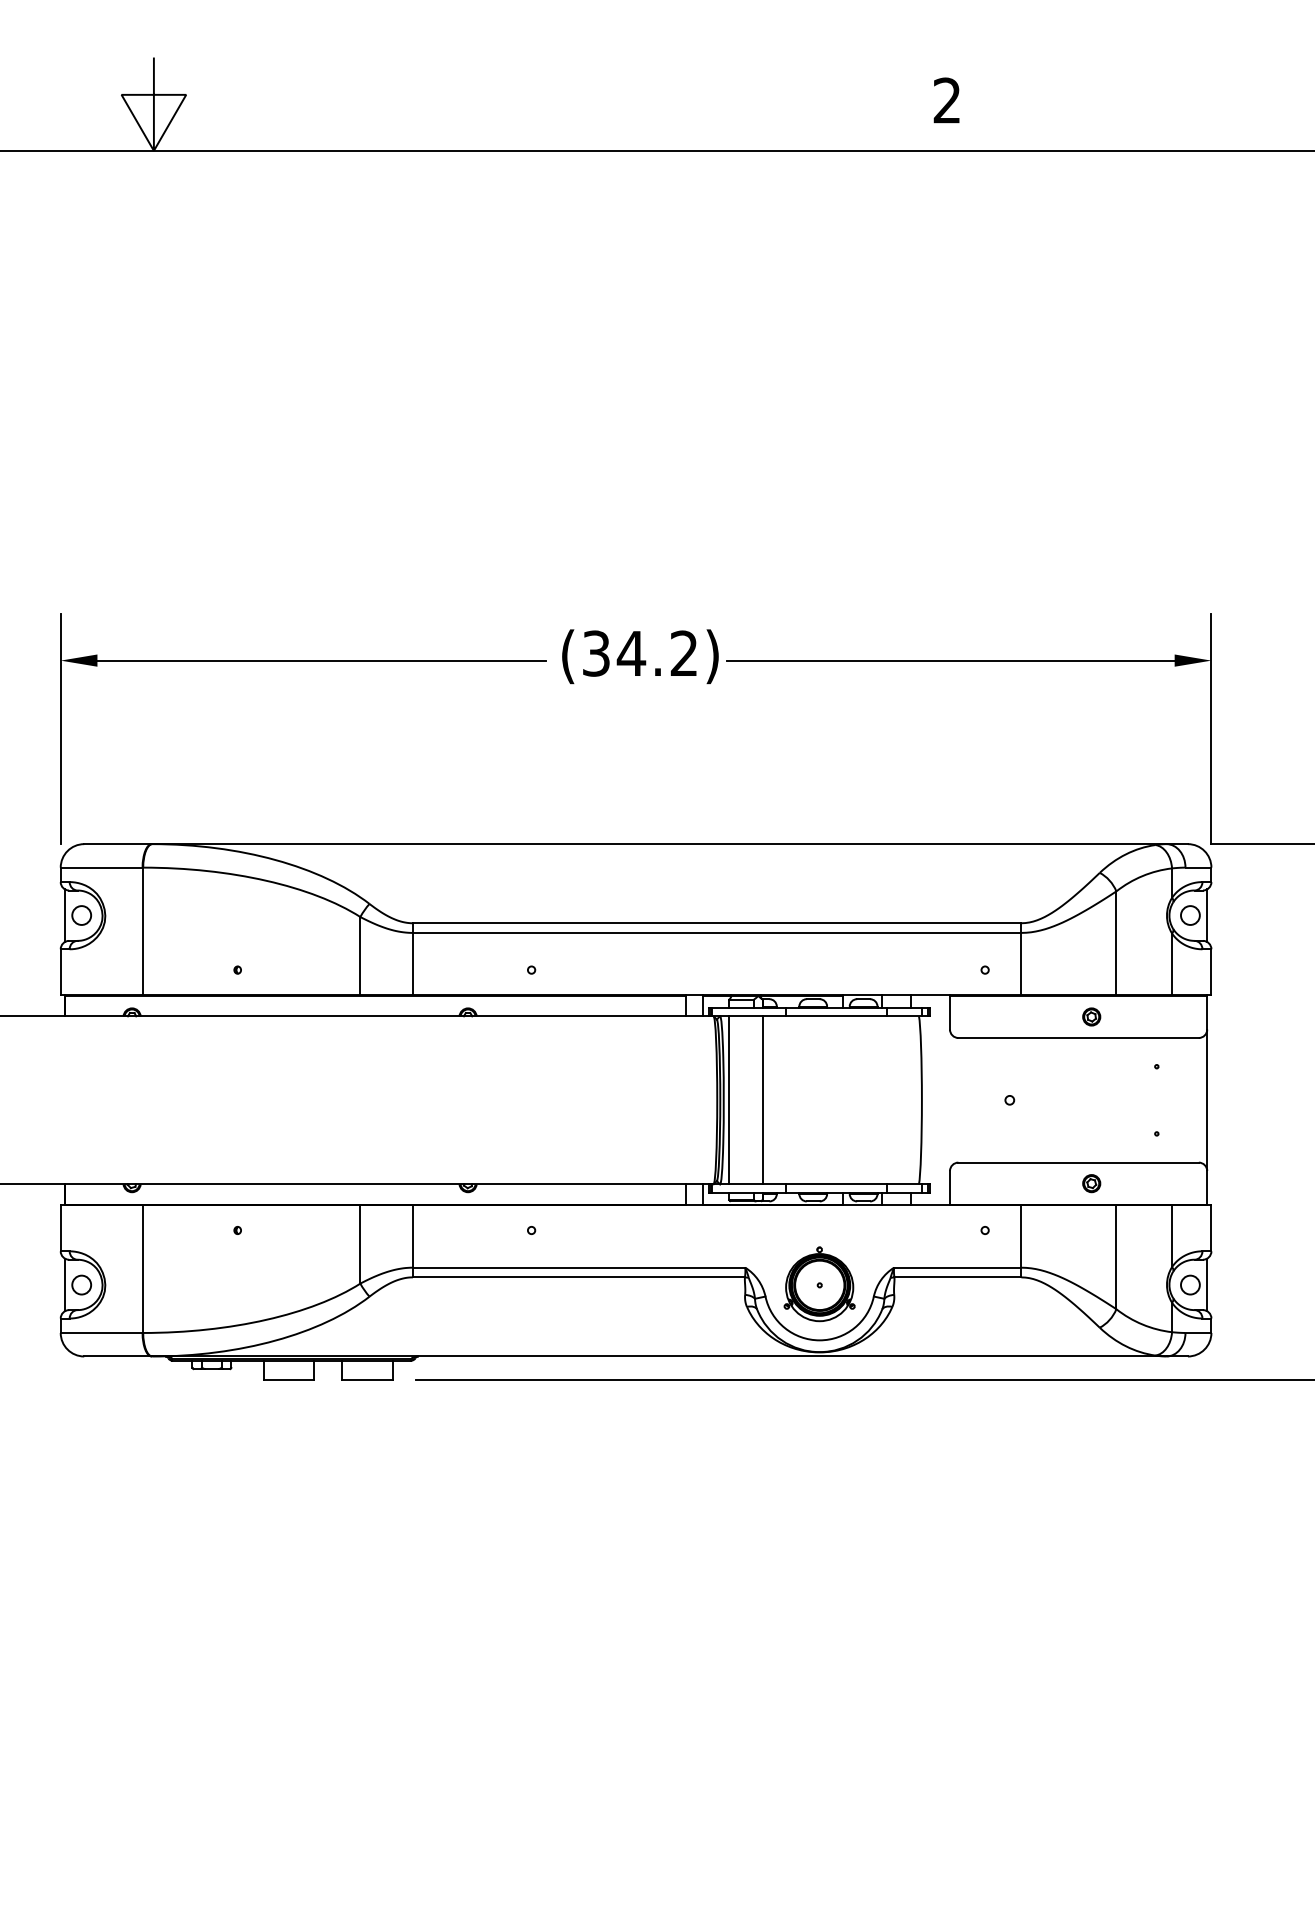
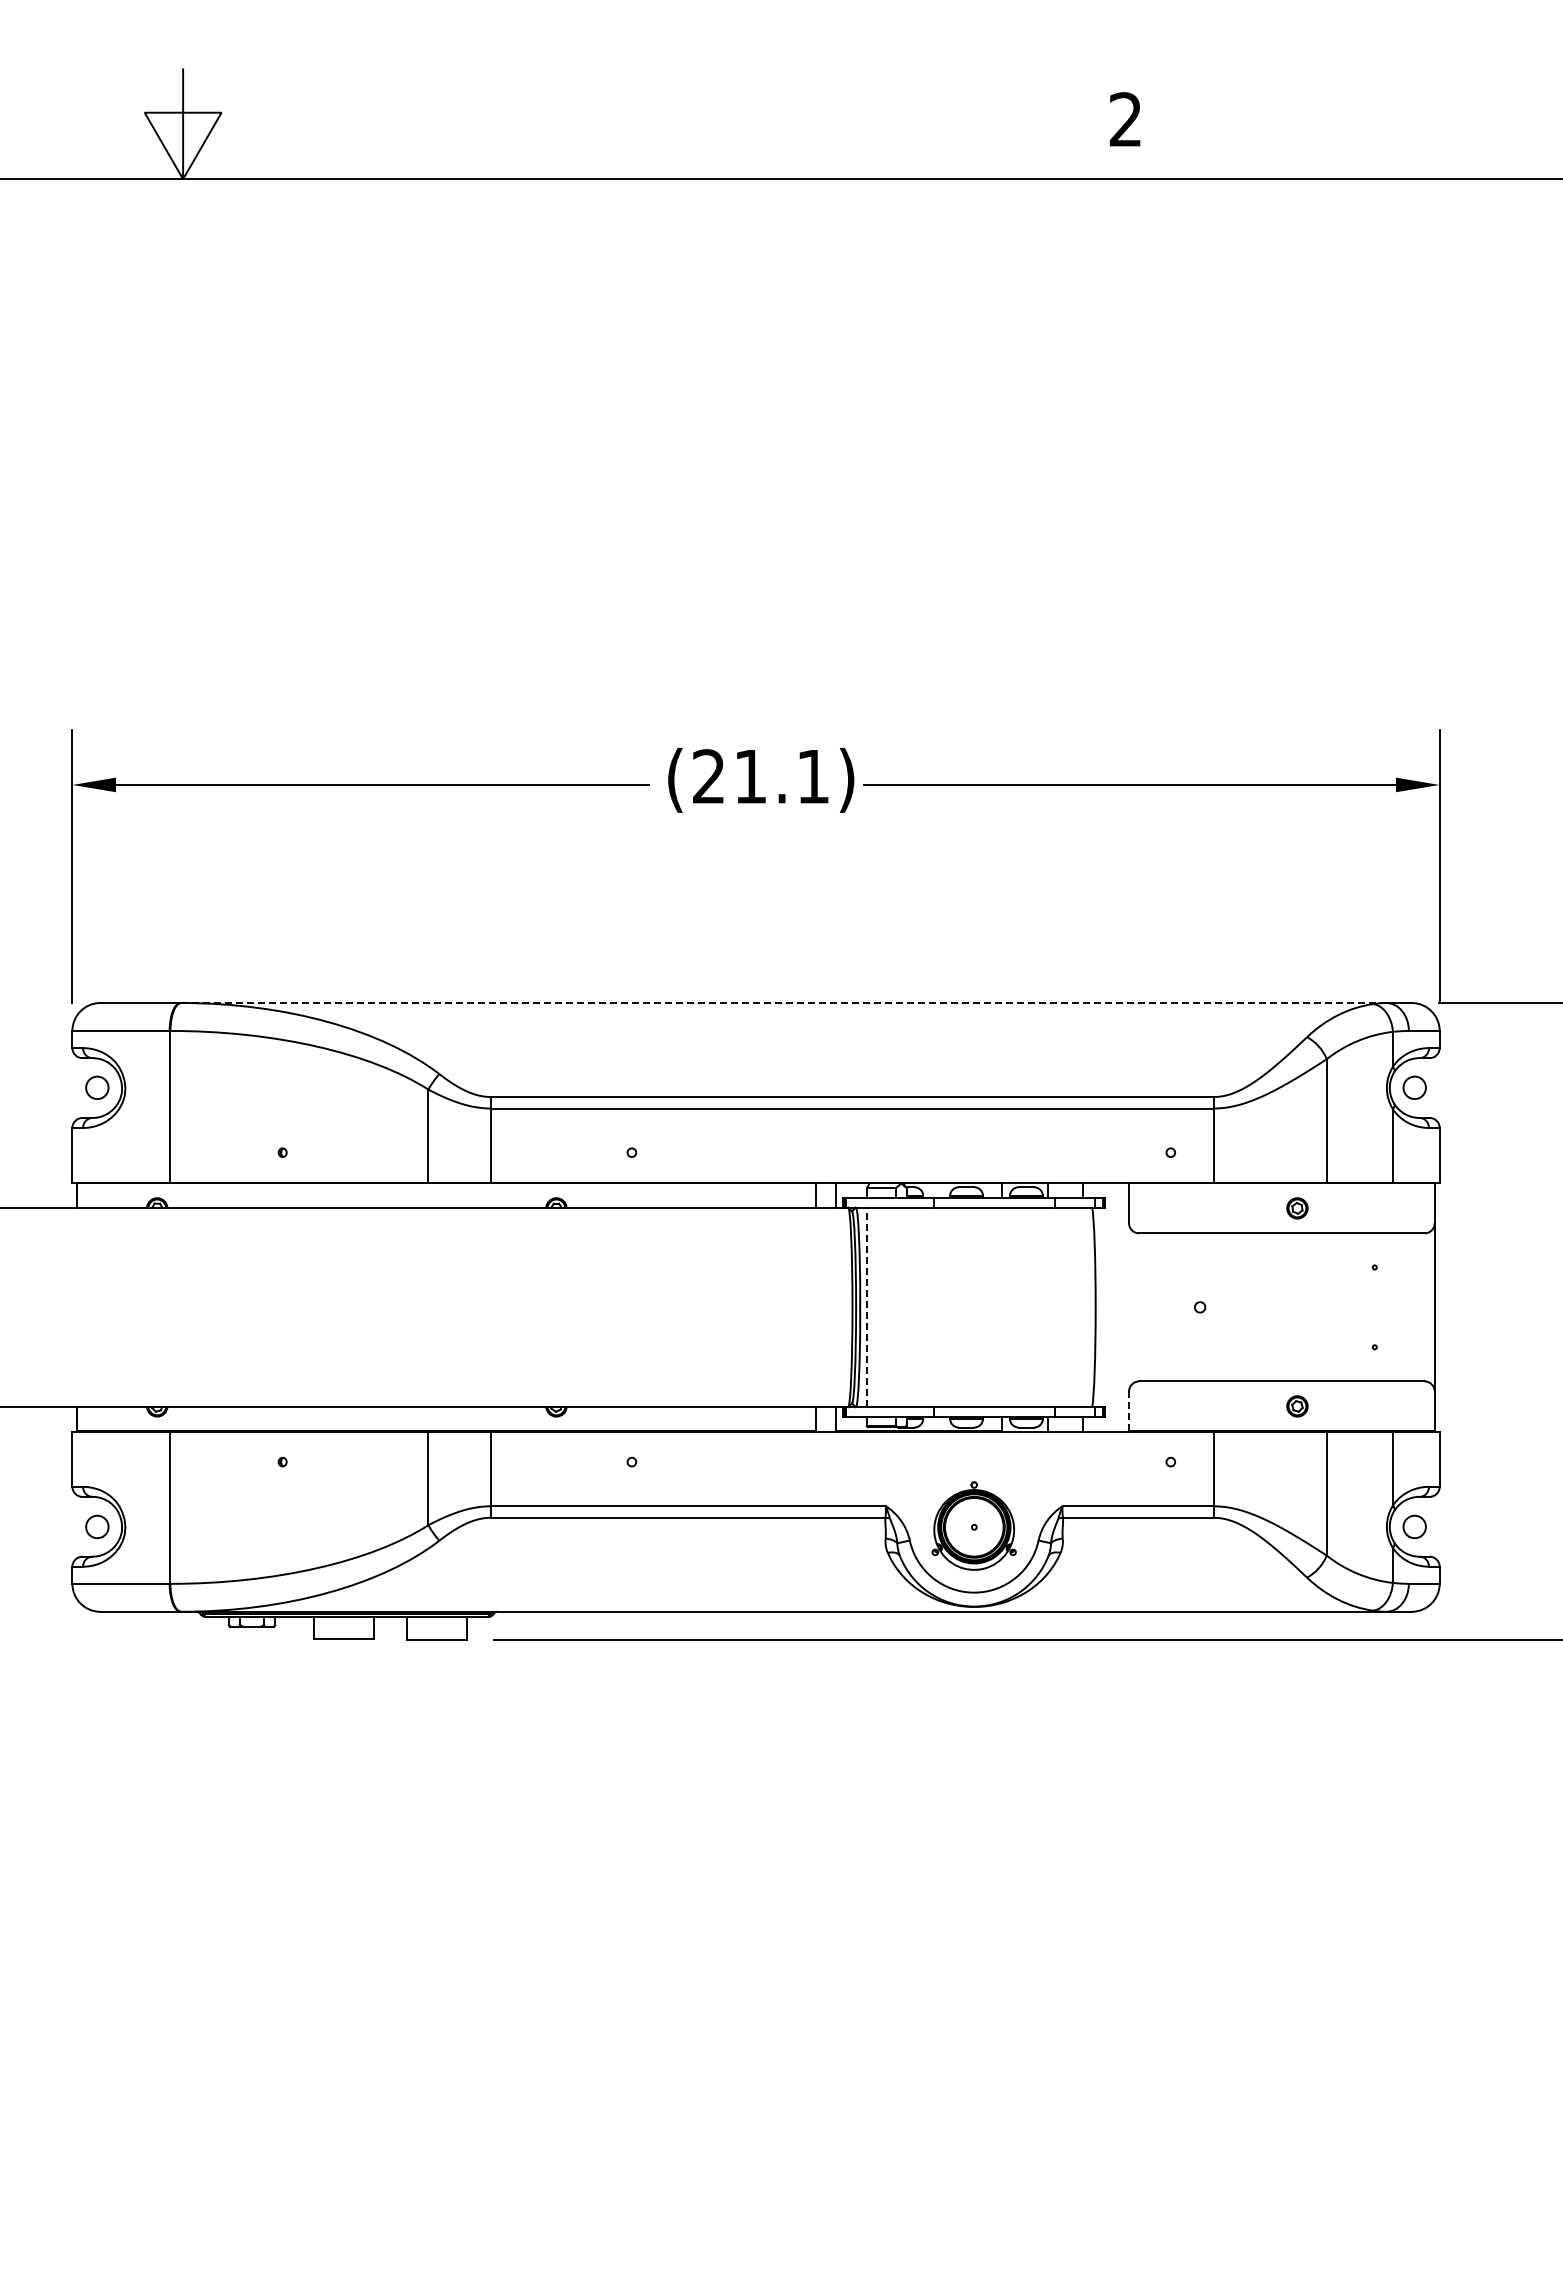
text: (639, 653) -> (760, 776), (34.2) -> (21.1)
line: (660, 844) -> (784, 1003), solid -> dashed
line: (65, 915) -> (77, 1087), removed
line: (1207, 915) -> (1434, 1087), removed
line: (729, 1100) -> (866, 1307), solid -> dashed
line: (762, 1100) -> (906, 1307), removed
line: (950, 1187) -> (1129, 1411), solid -> dashed
line: (65, 1284) -> (77, 1526), removed
line: (1207, 1284) -> (1434, 1526), removed

